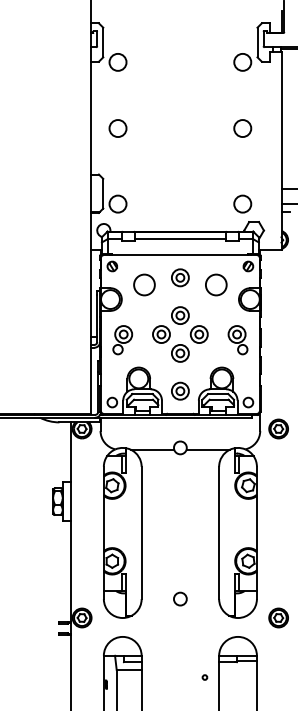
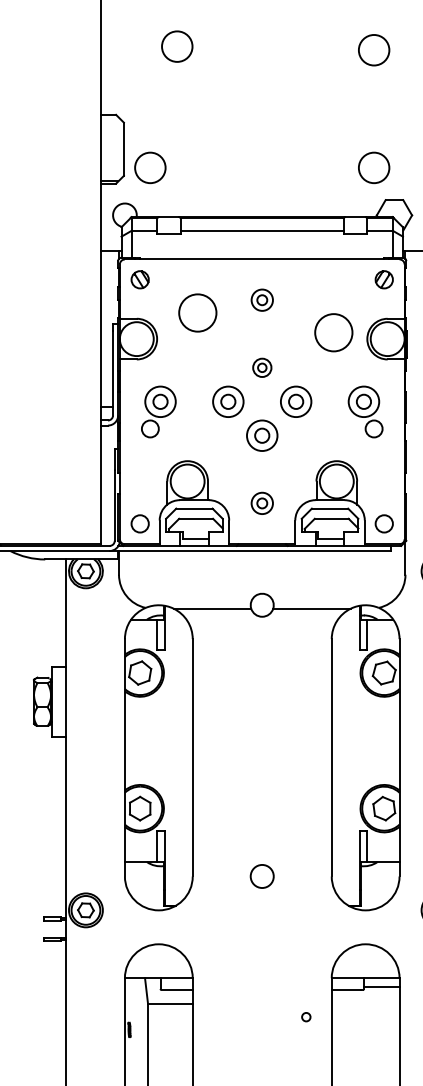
circle: (117, 128) -> (176, 46), moved
circle: (242, 128) -> (373, 50), moved
part: (180, 277) -> (262, 299), size x0.7
circle: (216, 284) -> (334, 331), moved
part: (180, 315) -> (262, 367), size x0.6
part: (180, 390) -> (262, 502), size x0.7

